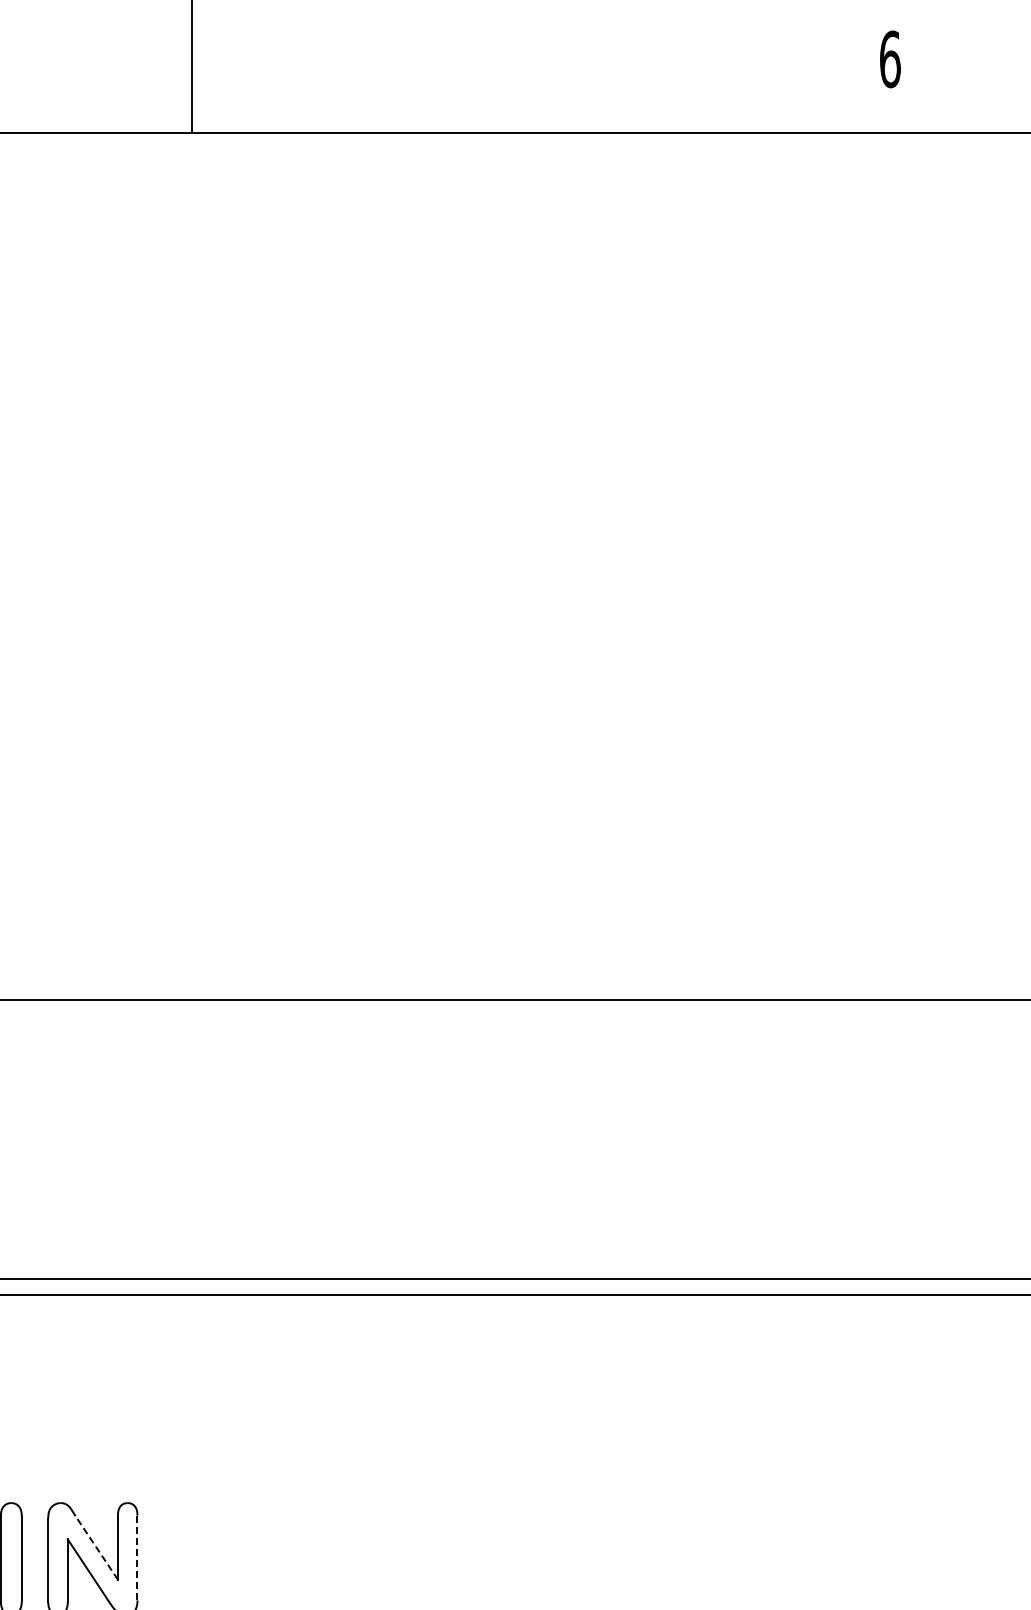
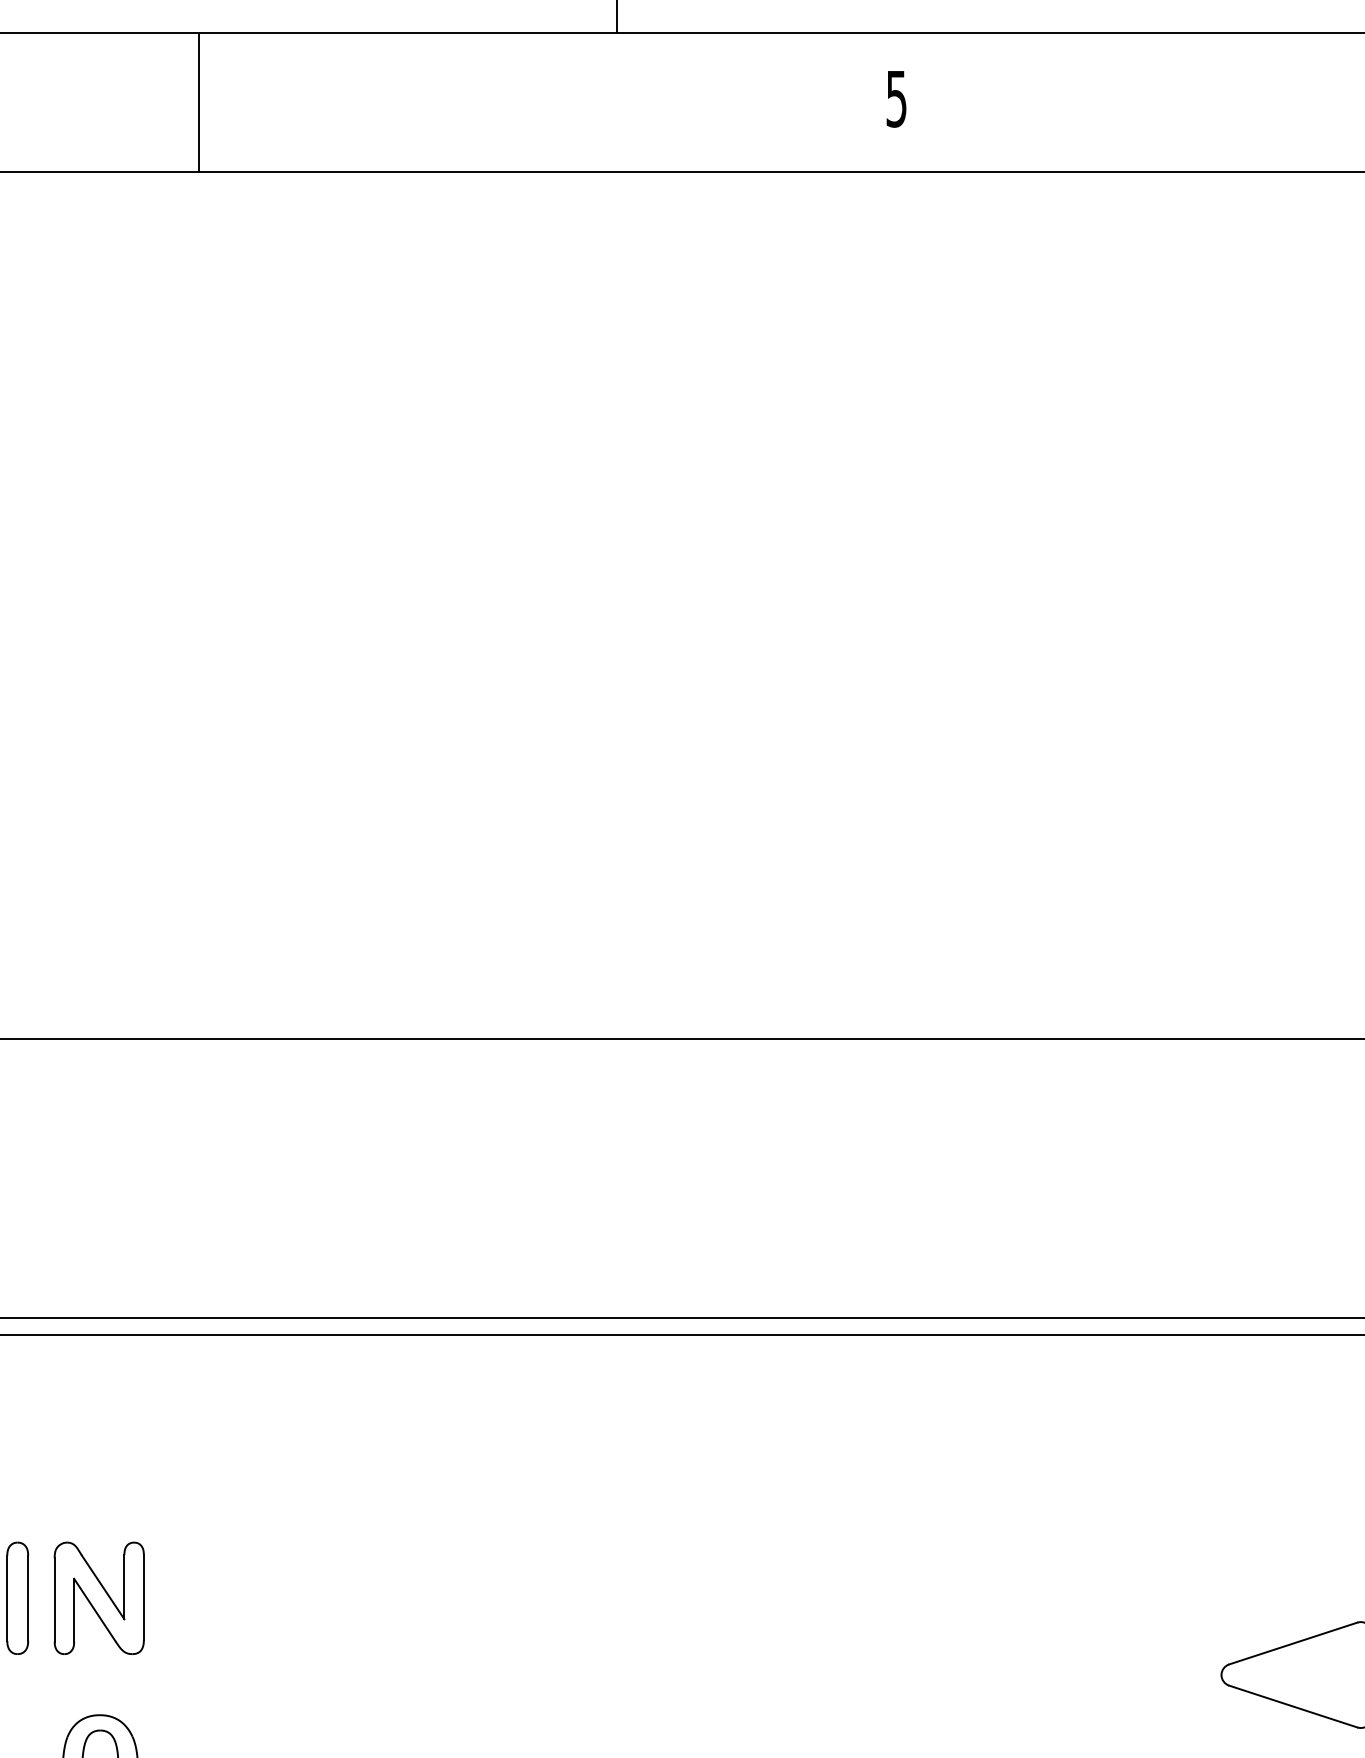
text: (890, 58) -> (896, 98), 6 -> 5
line: (96, 1547) -> (102, 1587), dashed -> solid
line: (137, 1557) -> (143, 1597), dashed -> solid

